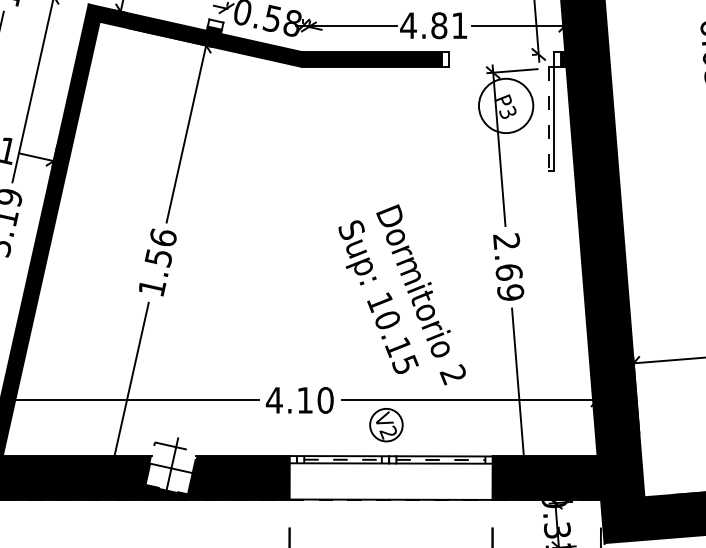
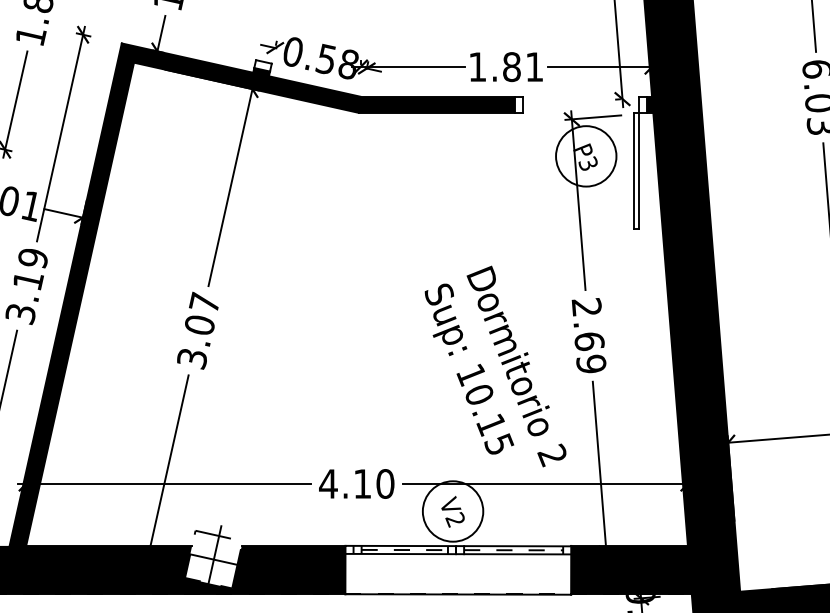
text: (408, 25) -> (477, 66), 4.81 -> 1.81
line: (549, 119) -> (634, 171), dashed -> solid
text: (157, 262) -> (198, 330), 1.56 -> 3.07
text: (402, 294) -> (495, 366), moved
circle: (385, 425) -> (452, 511), size x1.67

